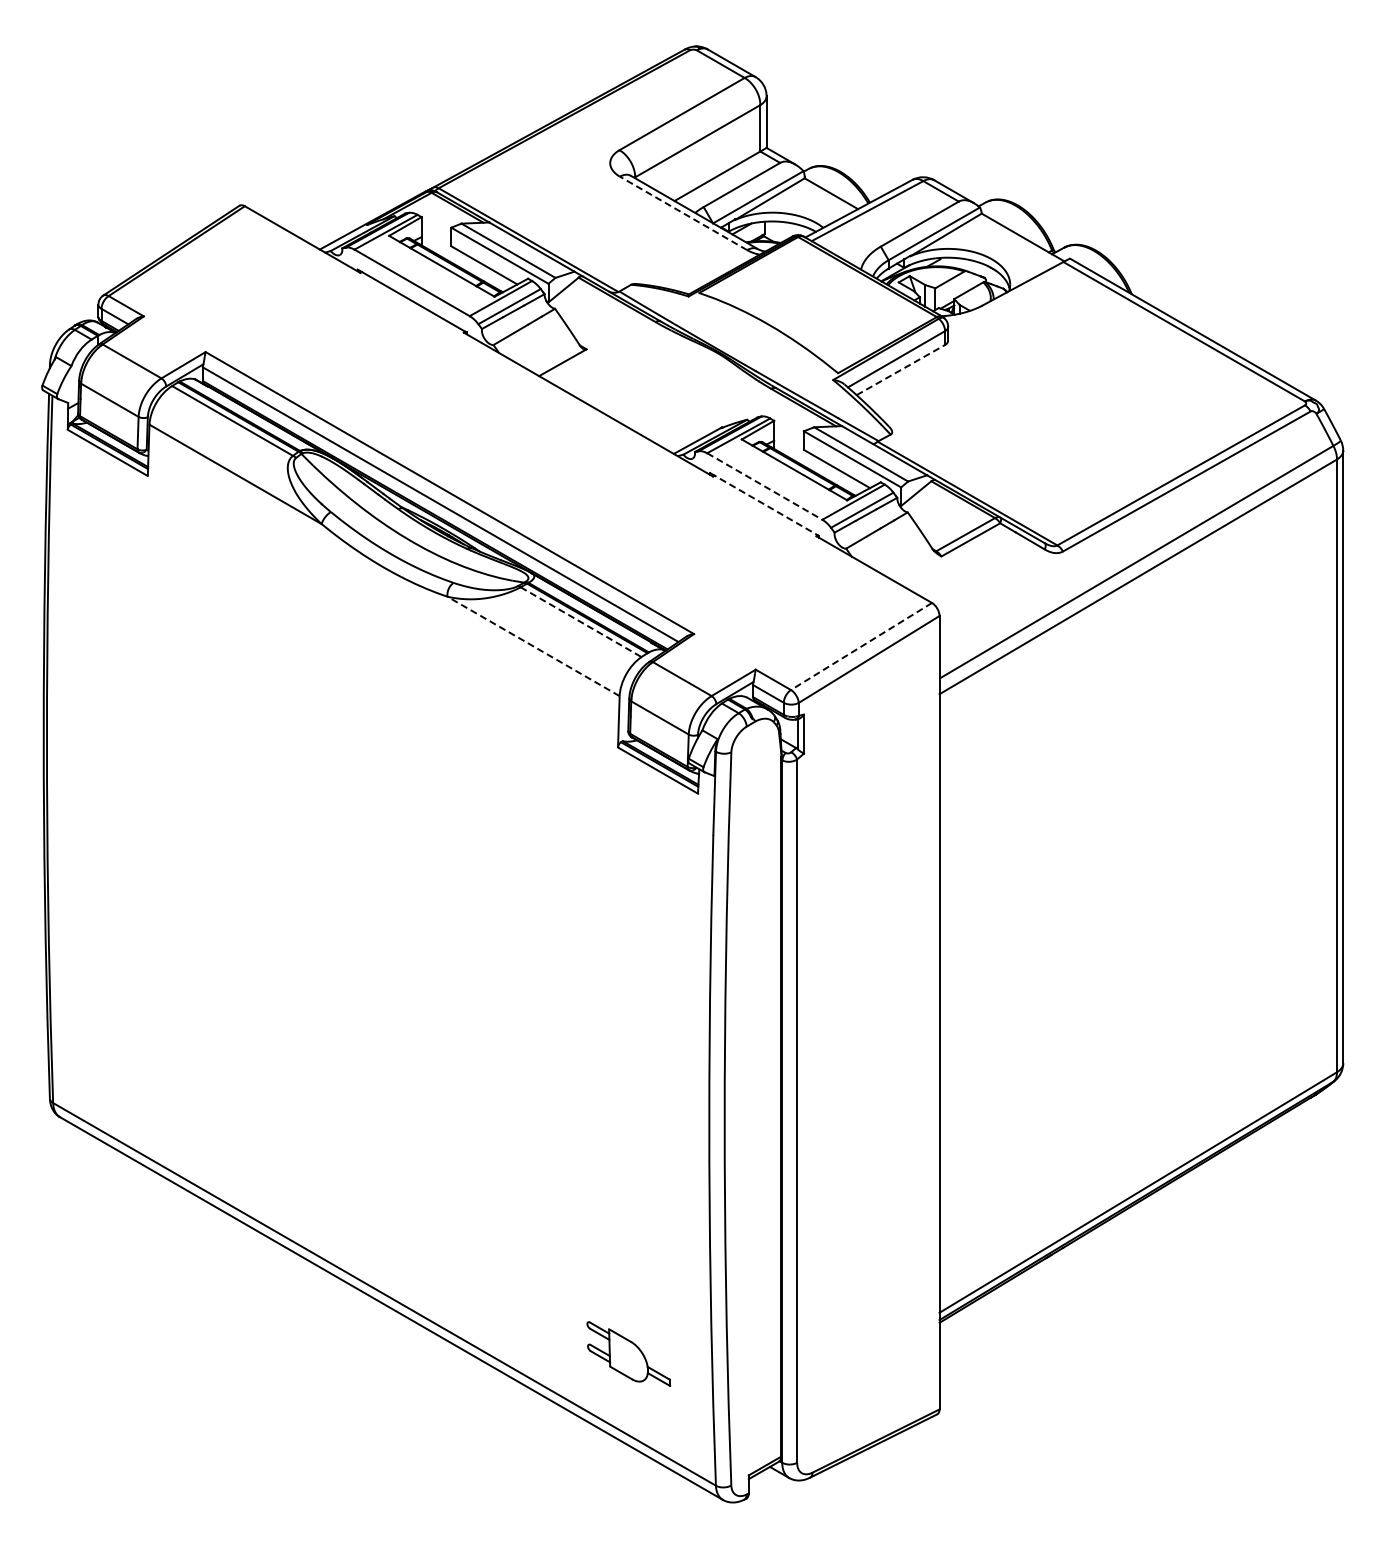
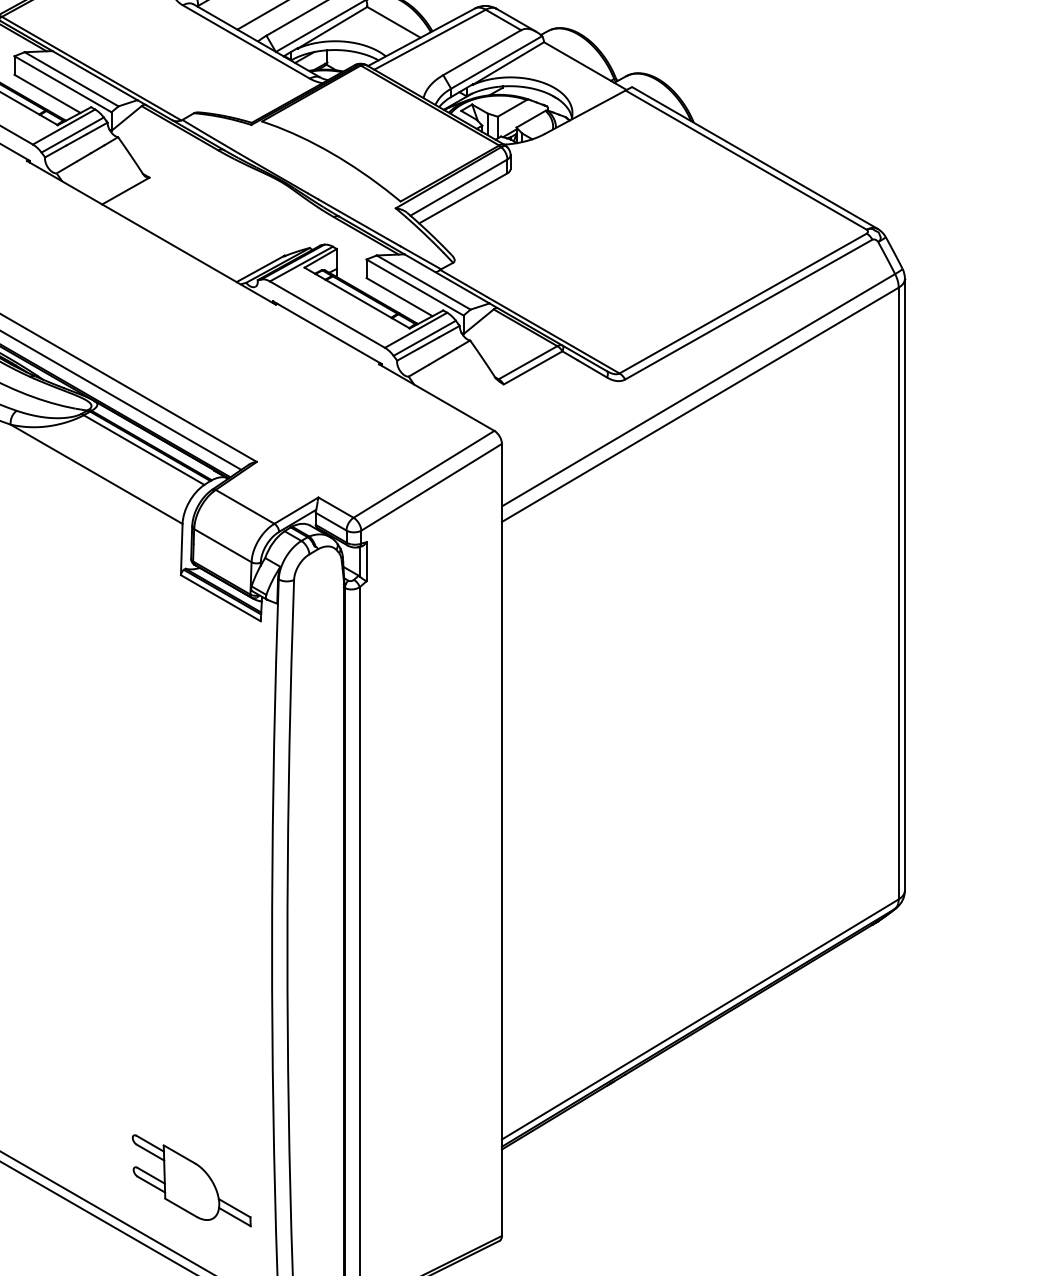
line: (683, 213) -> (246, 42), dashed -> solid
line: (900, 370) -> (462, 198), dashed -> solid
line: (764, 486) -> (327, 314), dashed -> solid
line: (764, 504) -> (327, 332), dashed -> solid
line: (581, 622) -> (144, 450), dashed -> solid
line: (533, 646) -> (96, 474), dashed -> solid
line: (861, 646) -> (424, 474), dashed -> solid
part: (628, 1353) -> (191, 1180), size x1.43

